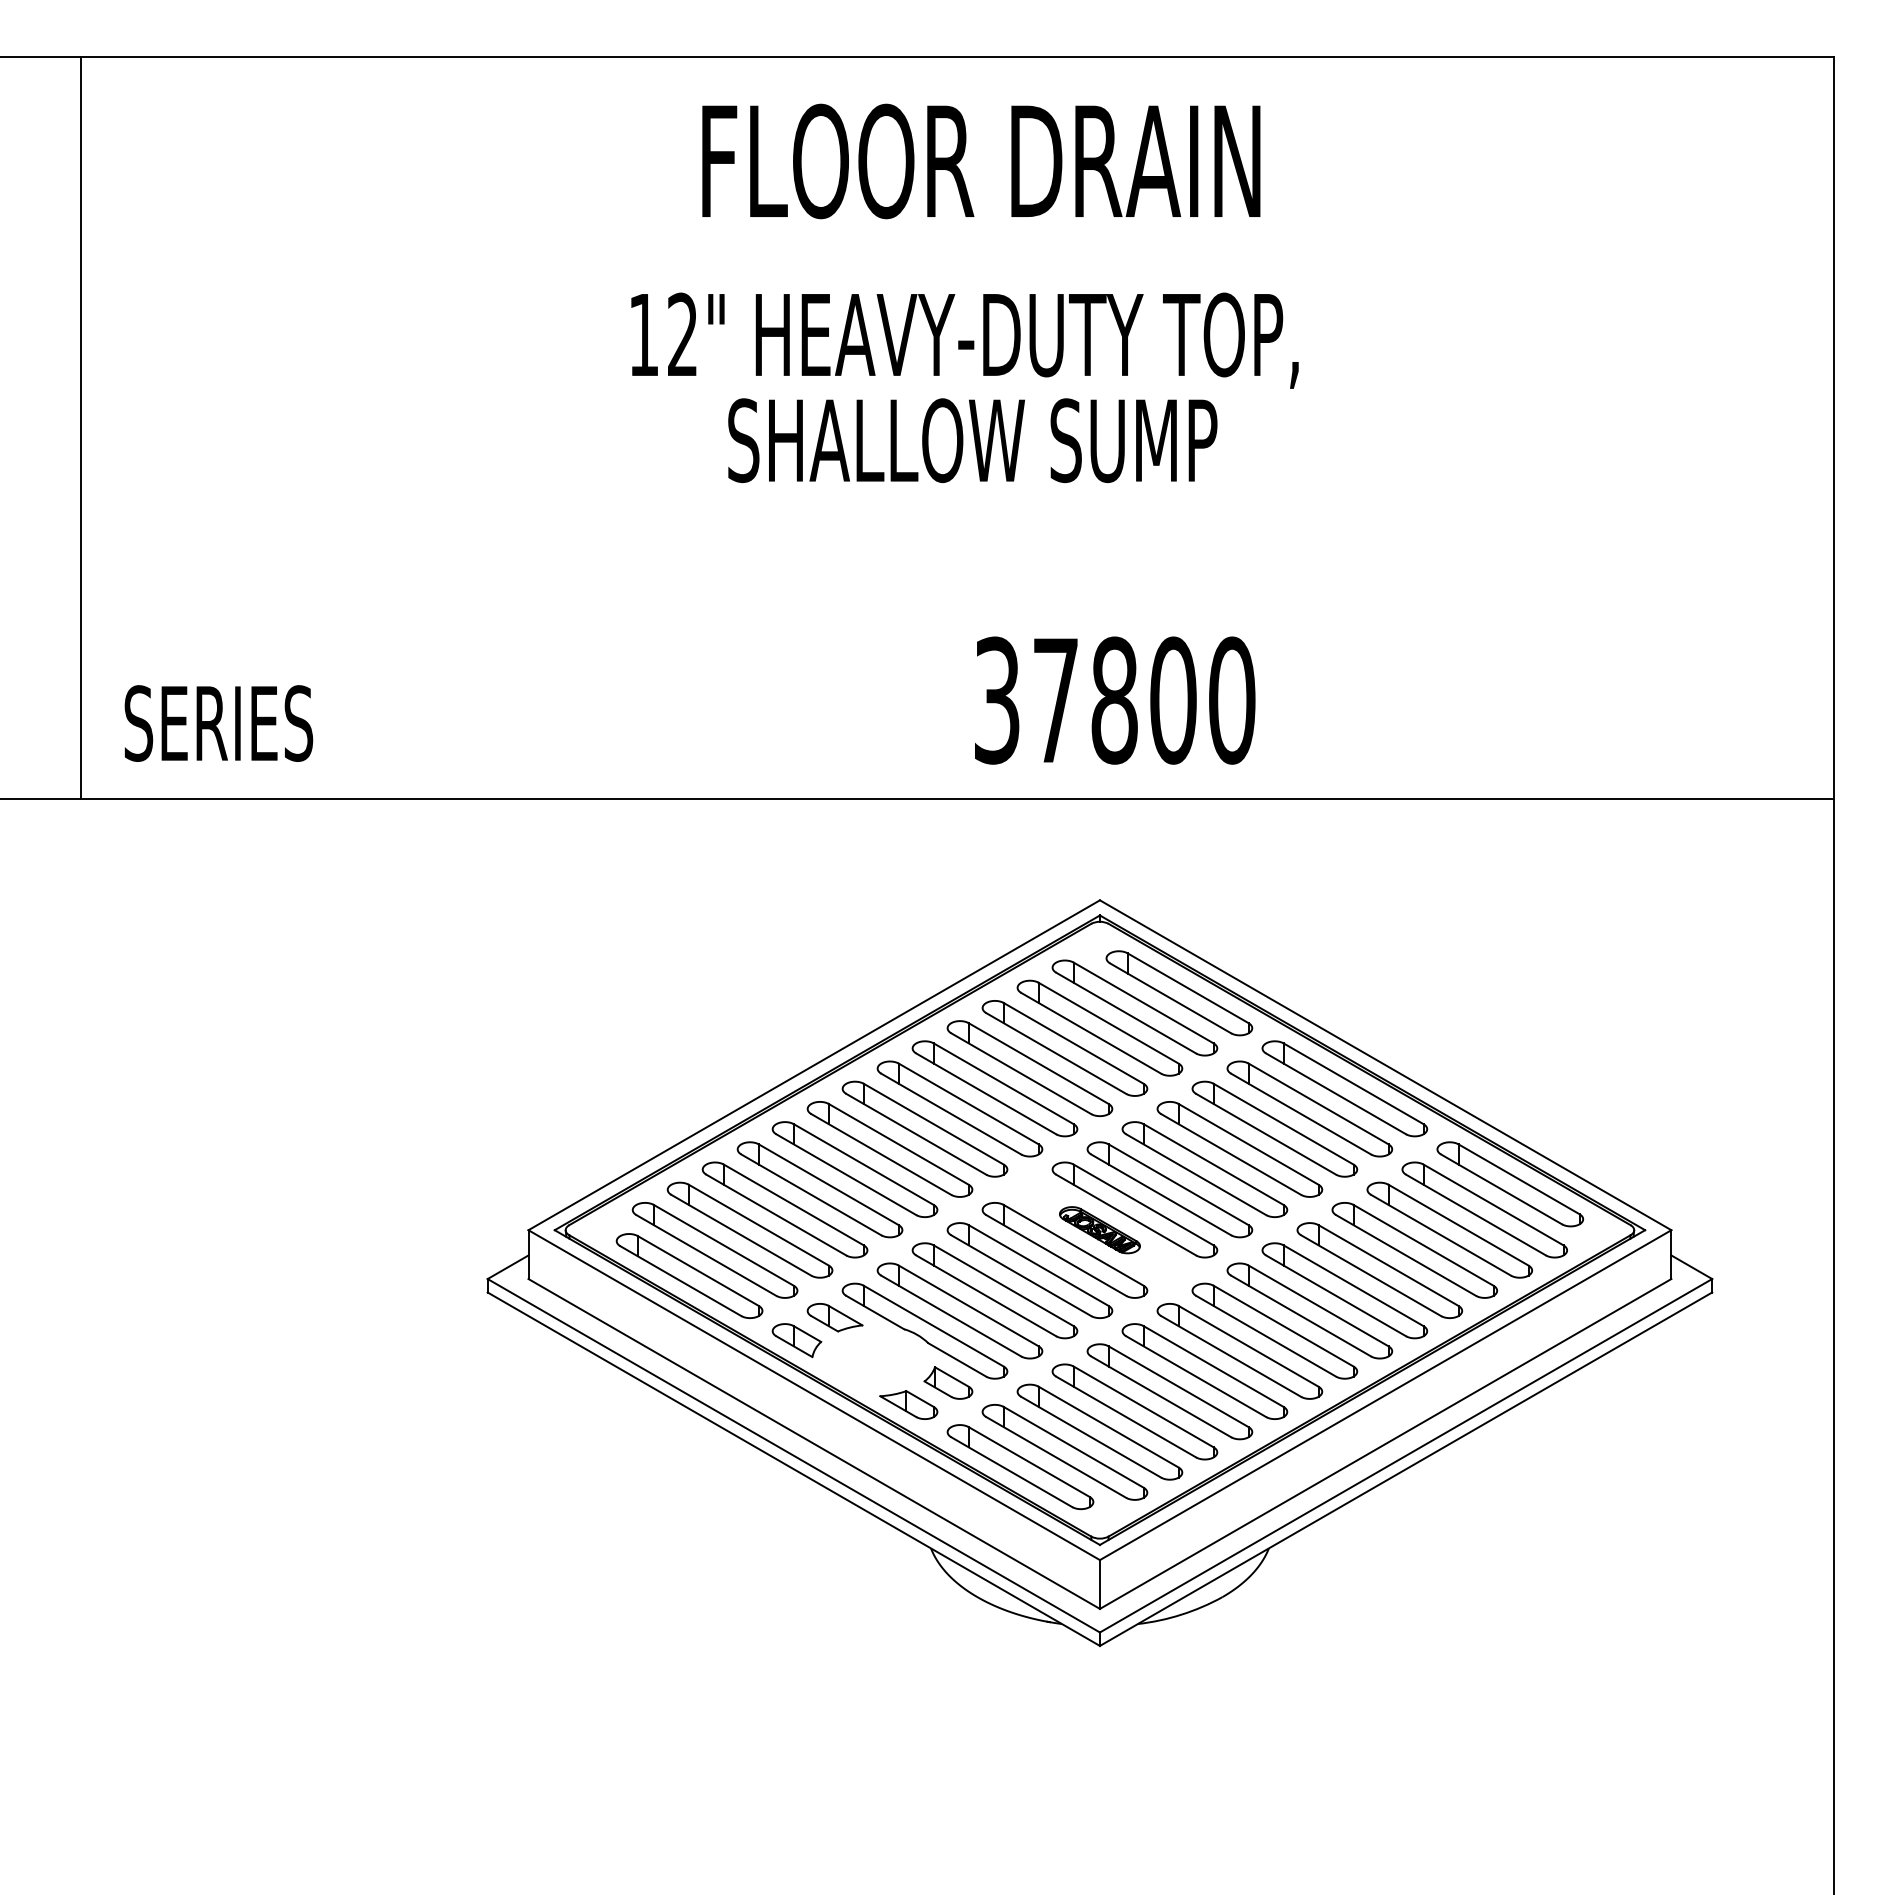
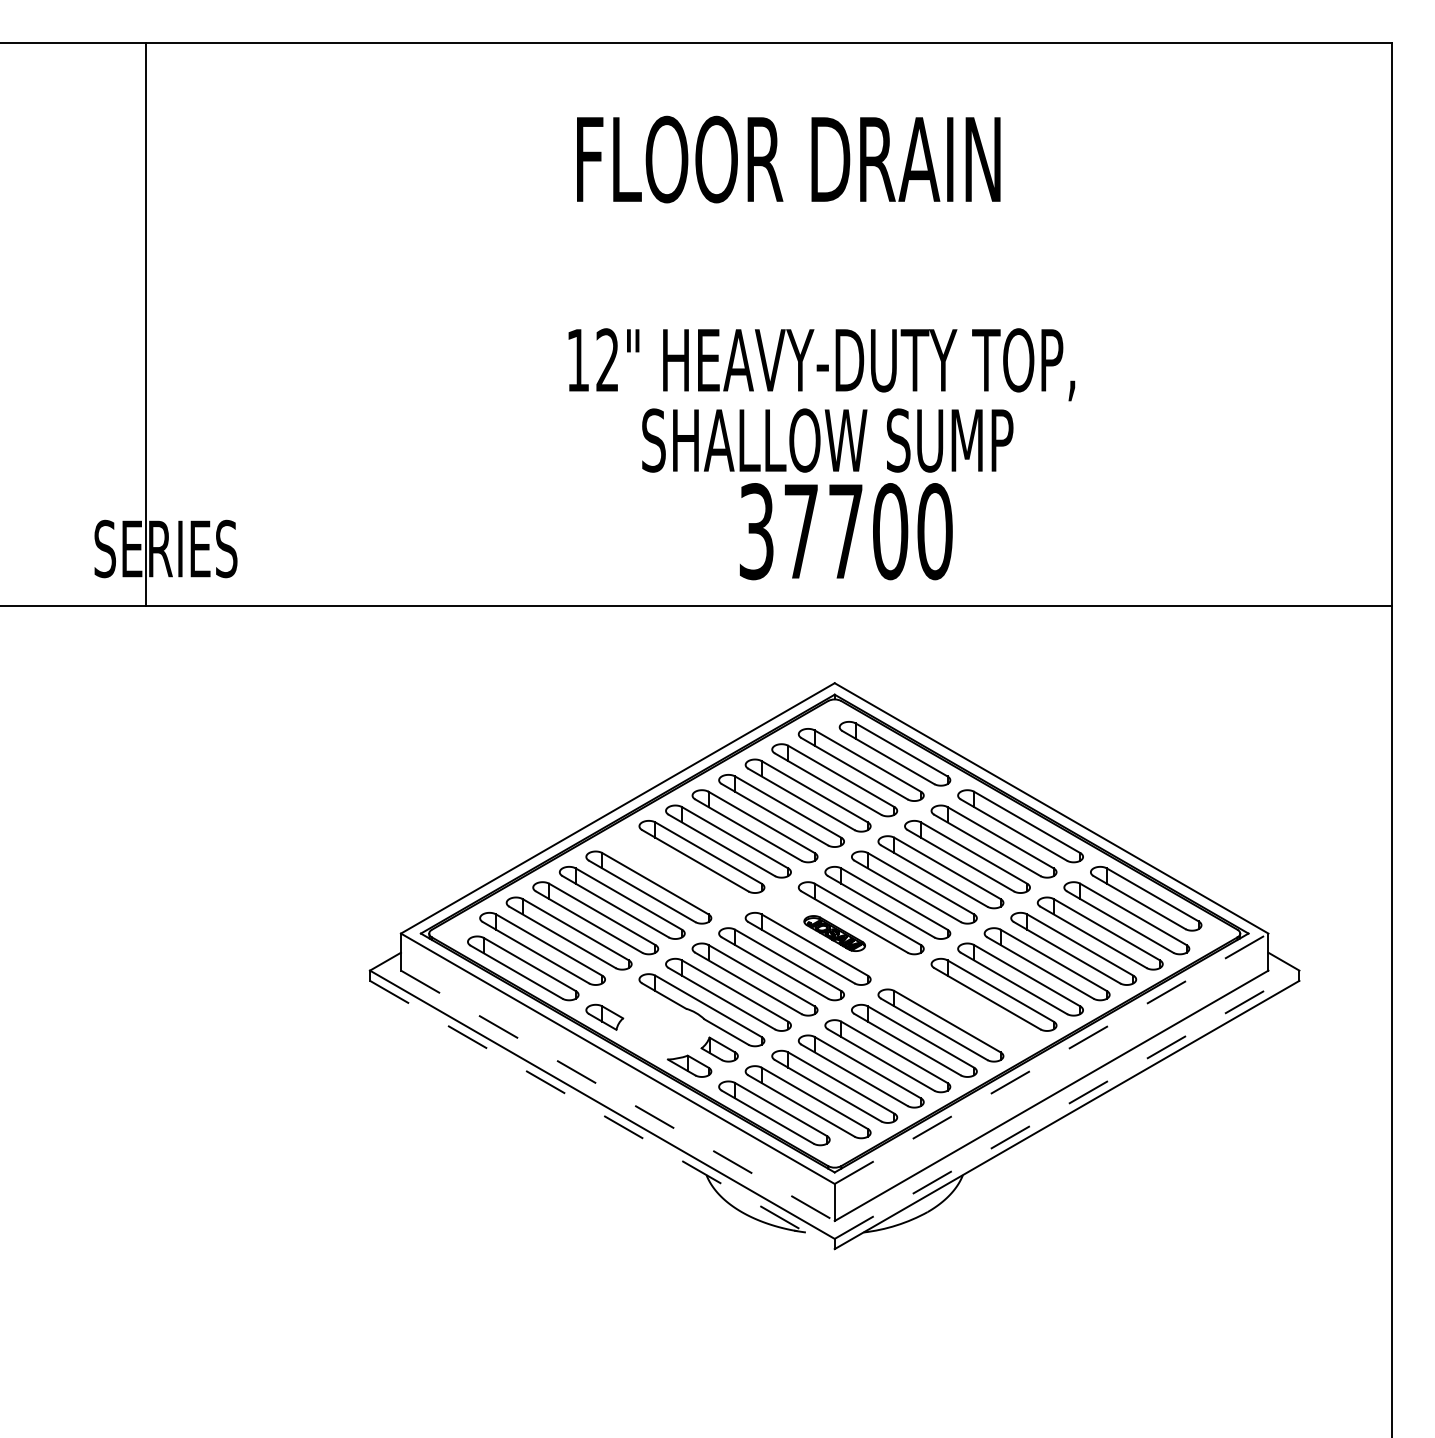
text: (981, 161) -> (788, 159), moved
text: (964, 387) -> (821, 400), moved
line: (80, 427) -> (145, 324), moved
text: (1114, 700) -> (845, 531), 37800 -> 37700
part: (889, 1149) -> (674, 872), removed
part: (834, 1317) -> (633, 999), removed
part: (1274, 1330) -> (967, 1009), removed
line: (1385, 1395) -> (1051, 1059), solid -> dashed
line: (814, 1443) -> (618, 1095), solid -> dashed
line: (1406, 1455) -> (1067, 1104), solid -> dashed
line: (794, 1469) -> (602, 1115), solid -> dashed

